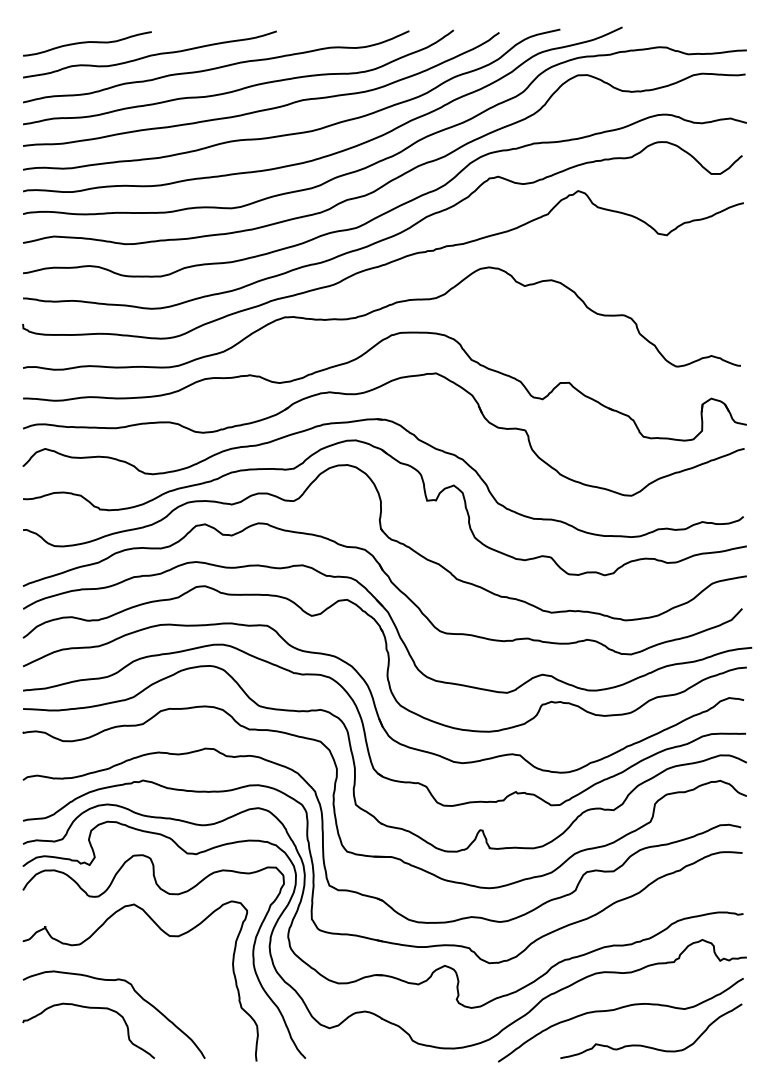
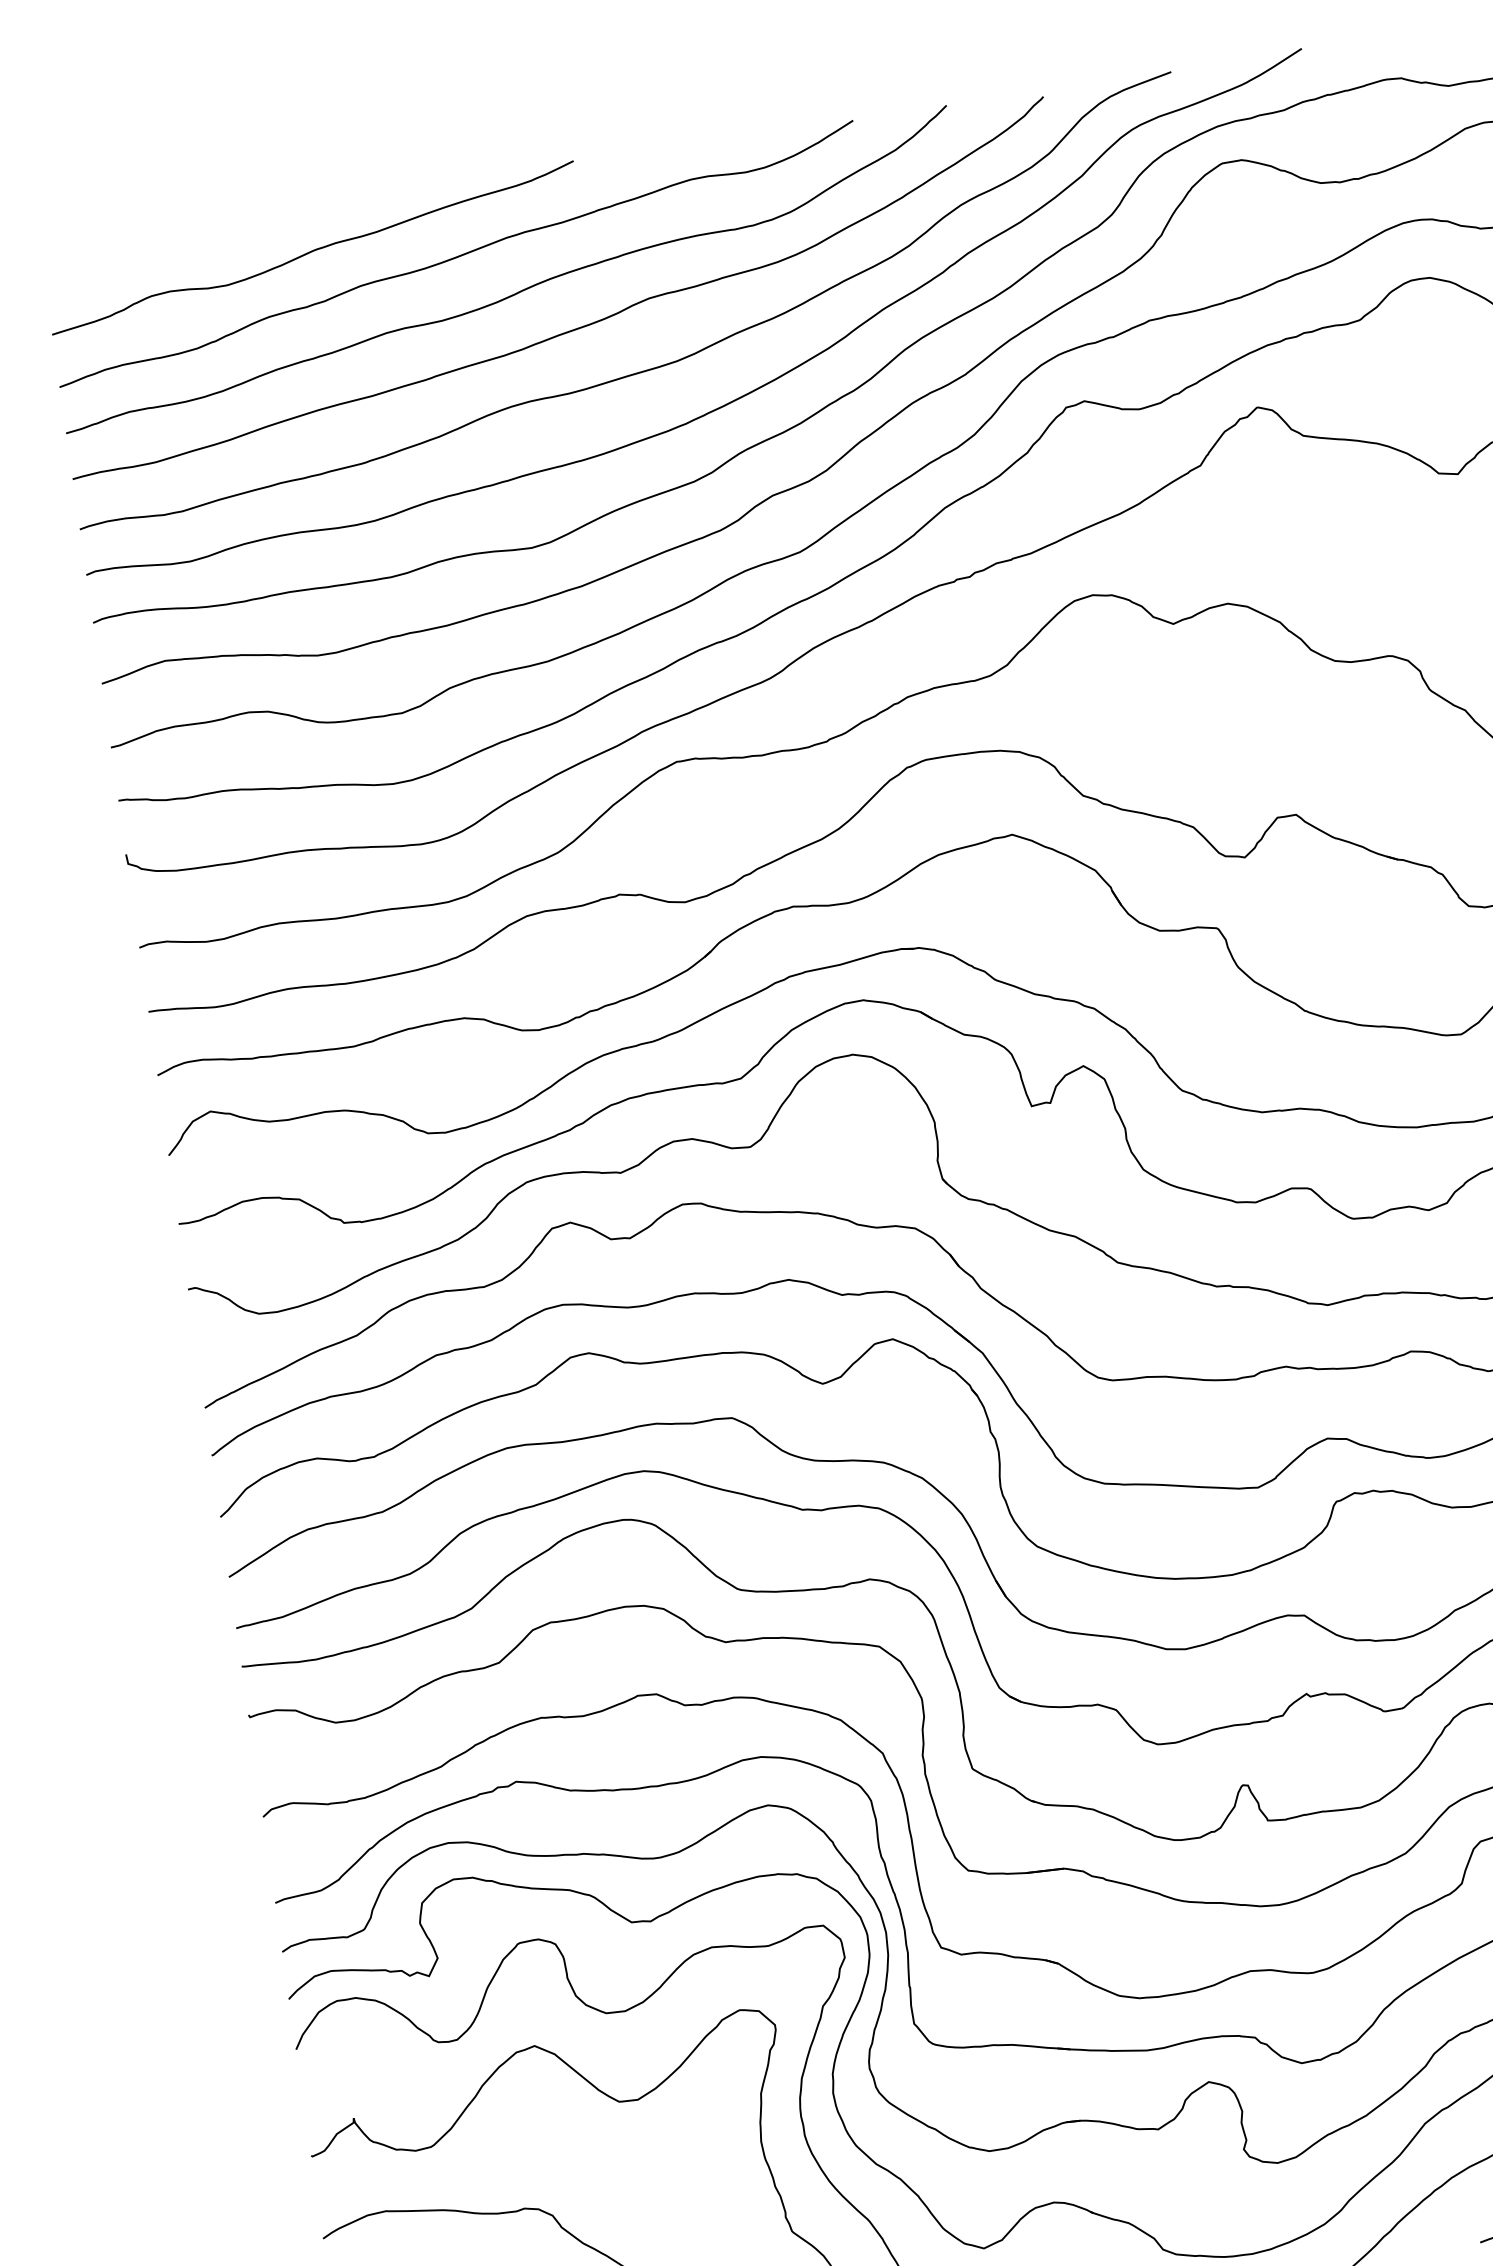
curve: (87, 43) -> (177, 243), removed

